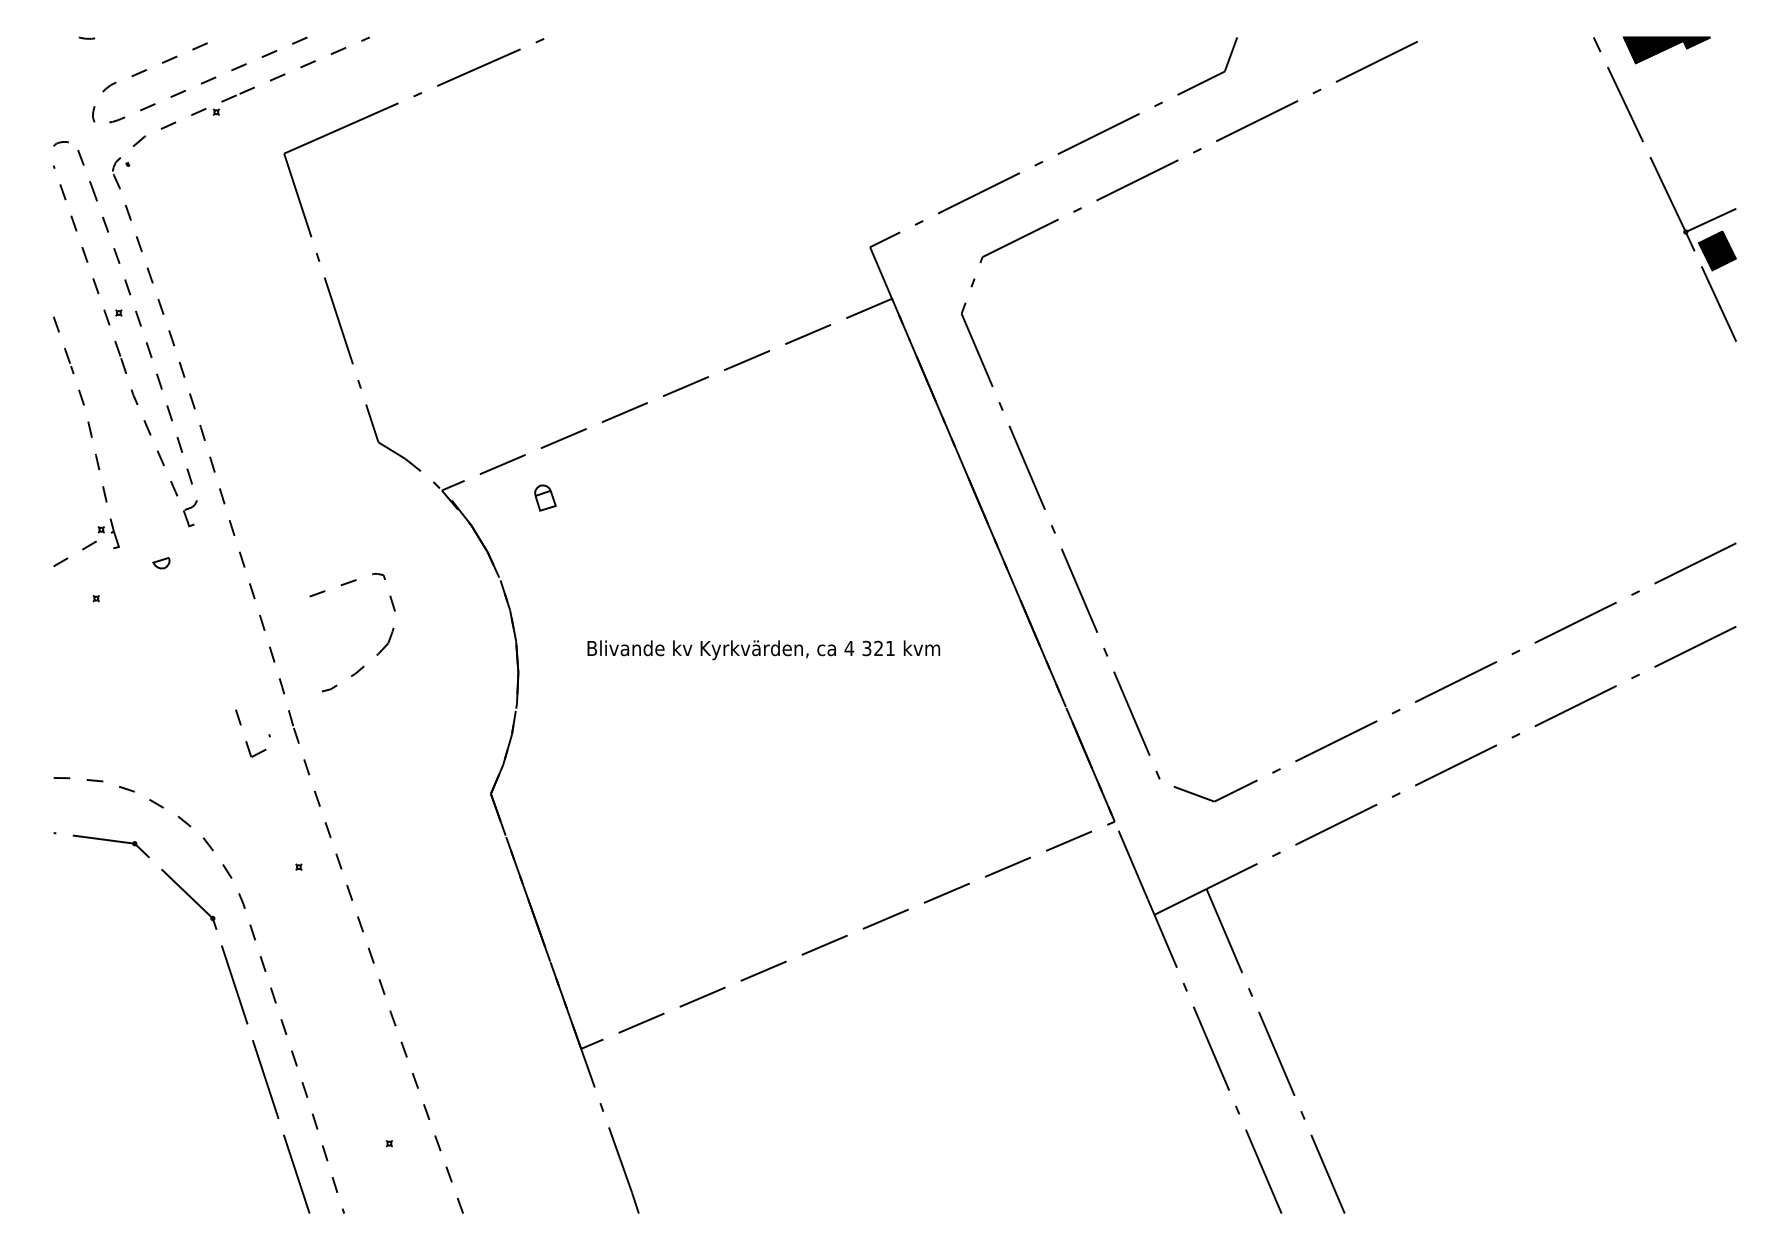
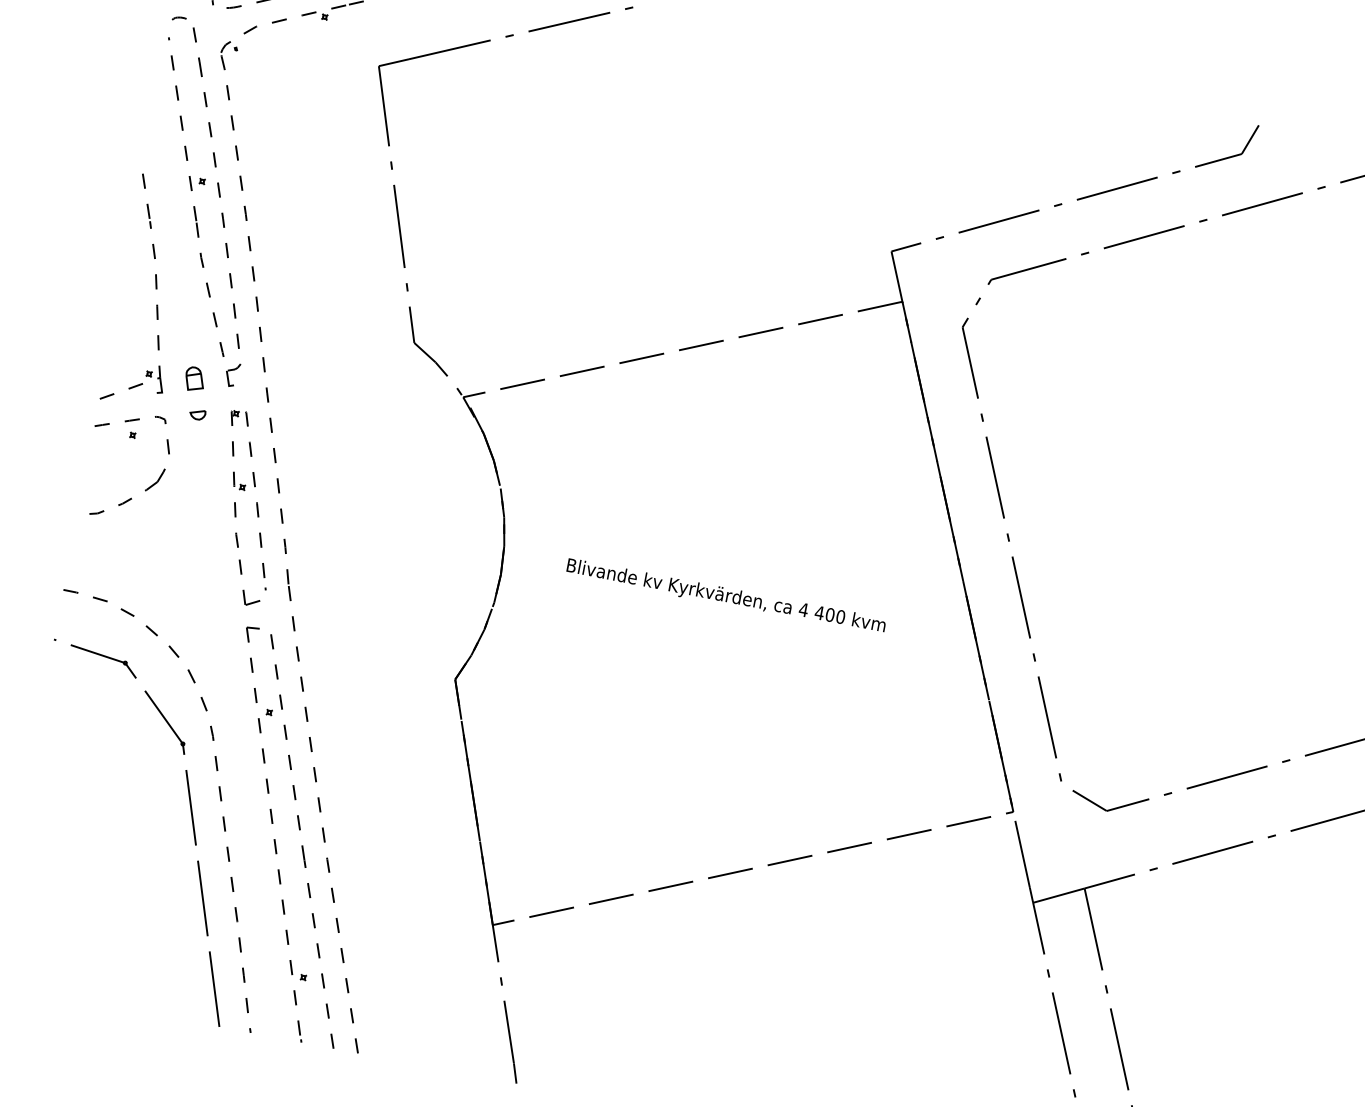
part: (545, 497) -> (195, 378), moved
part: (231, 636) -> (248, 492), added
text: (878, 648) -> (830, 614), 321 -> 400
part: (376, 654) -> (145, 489), moved
part: (354, 986) -> (299, 829), added

